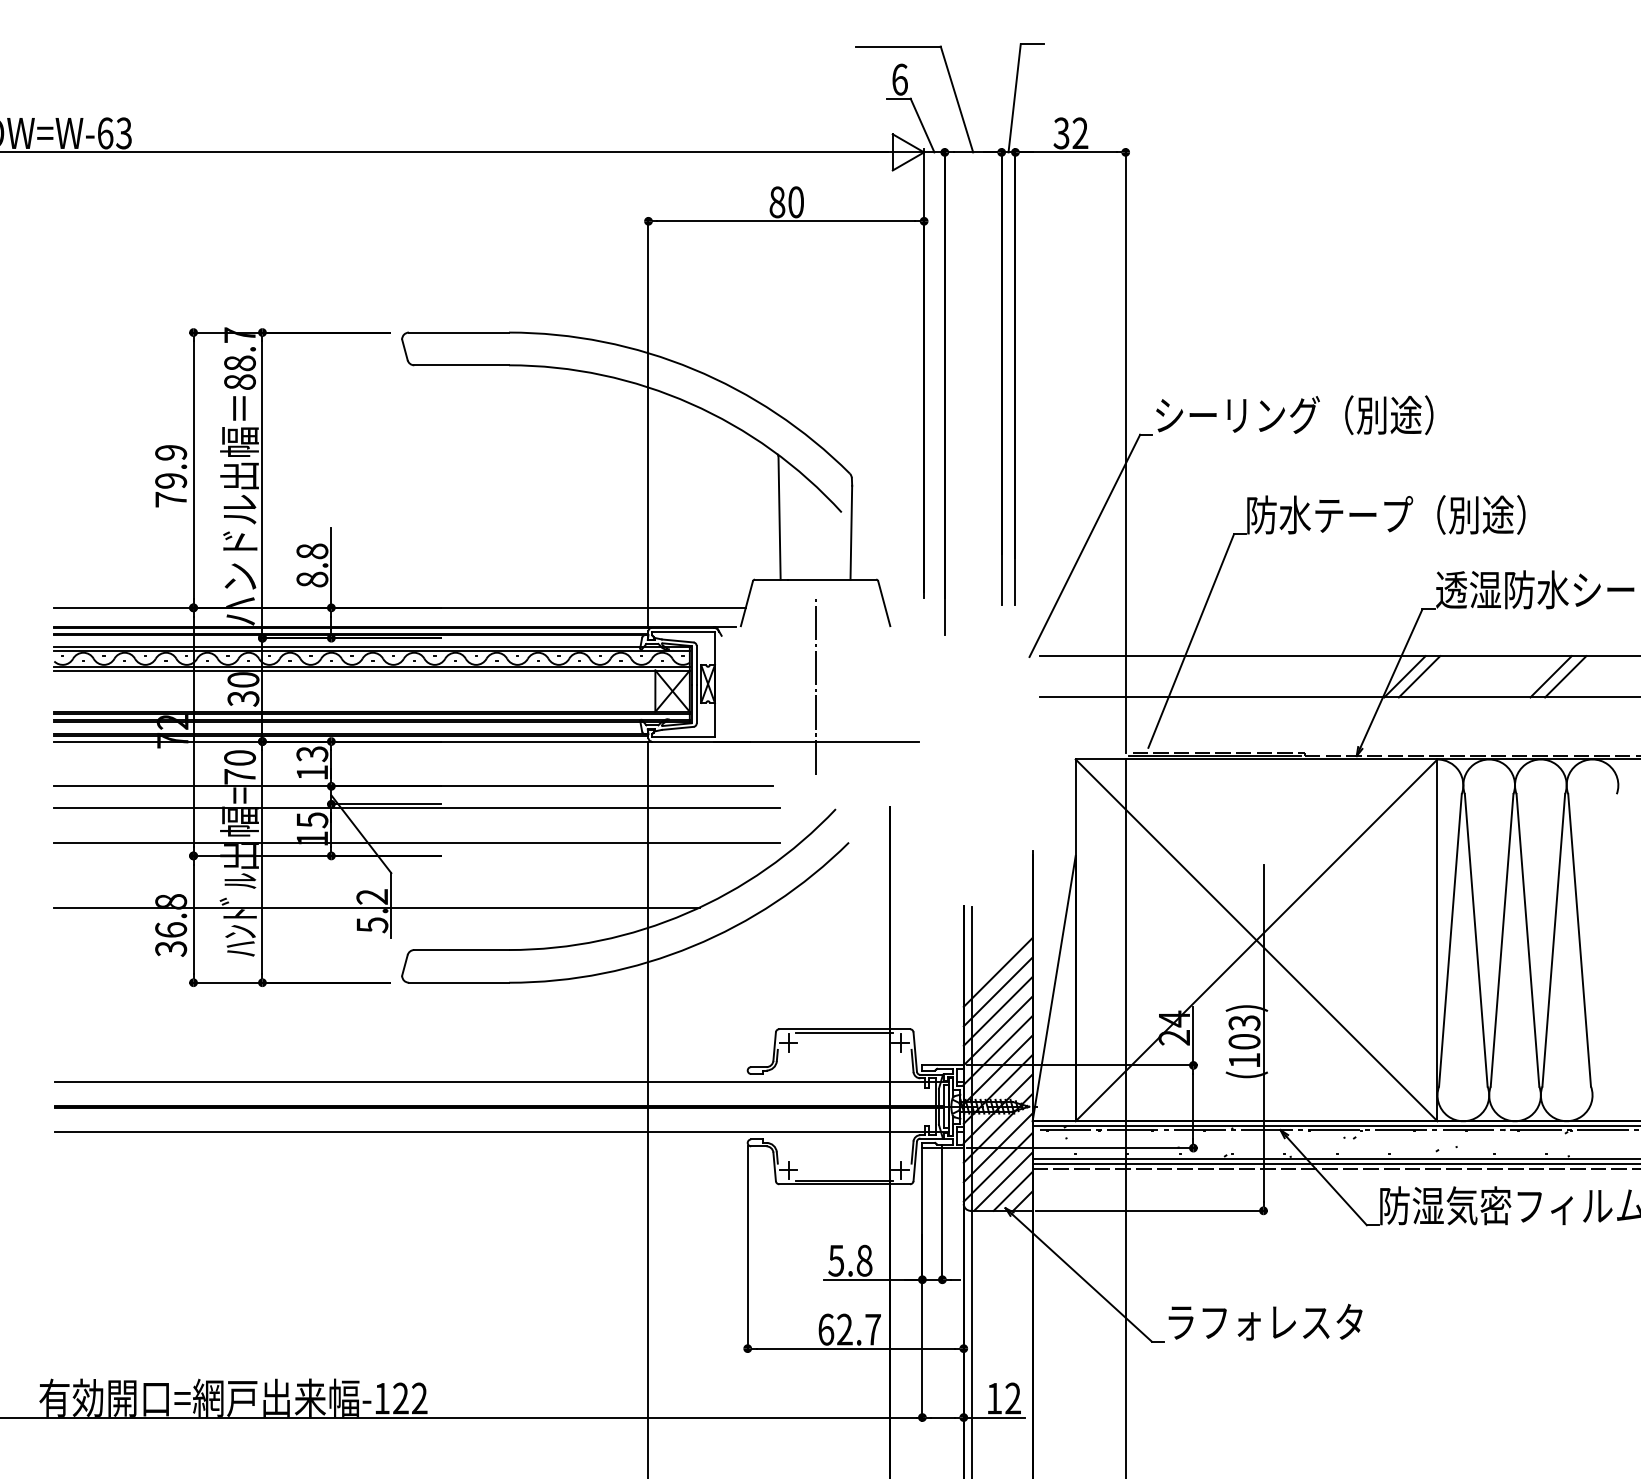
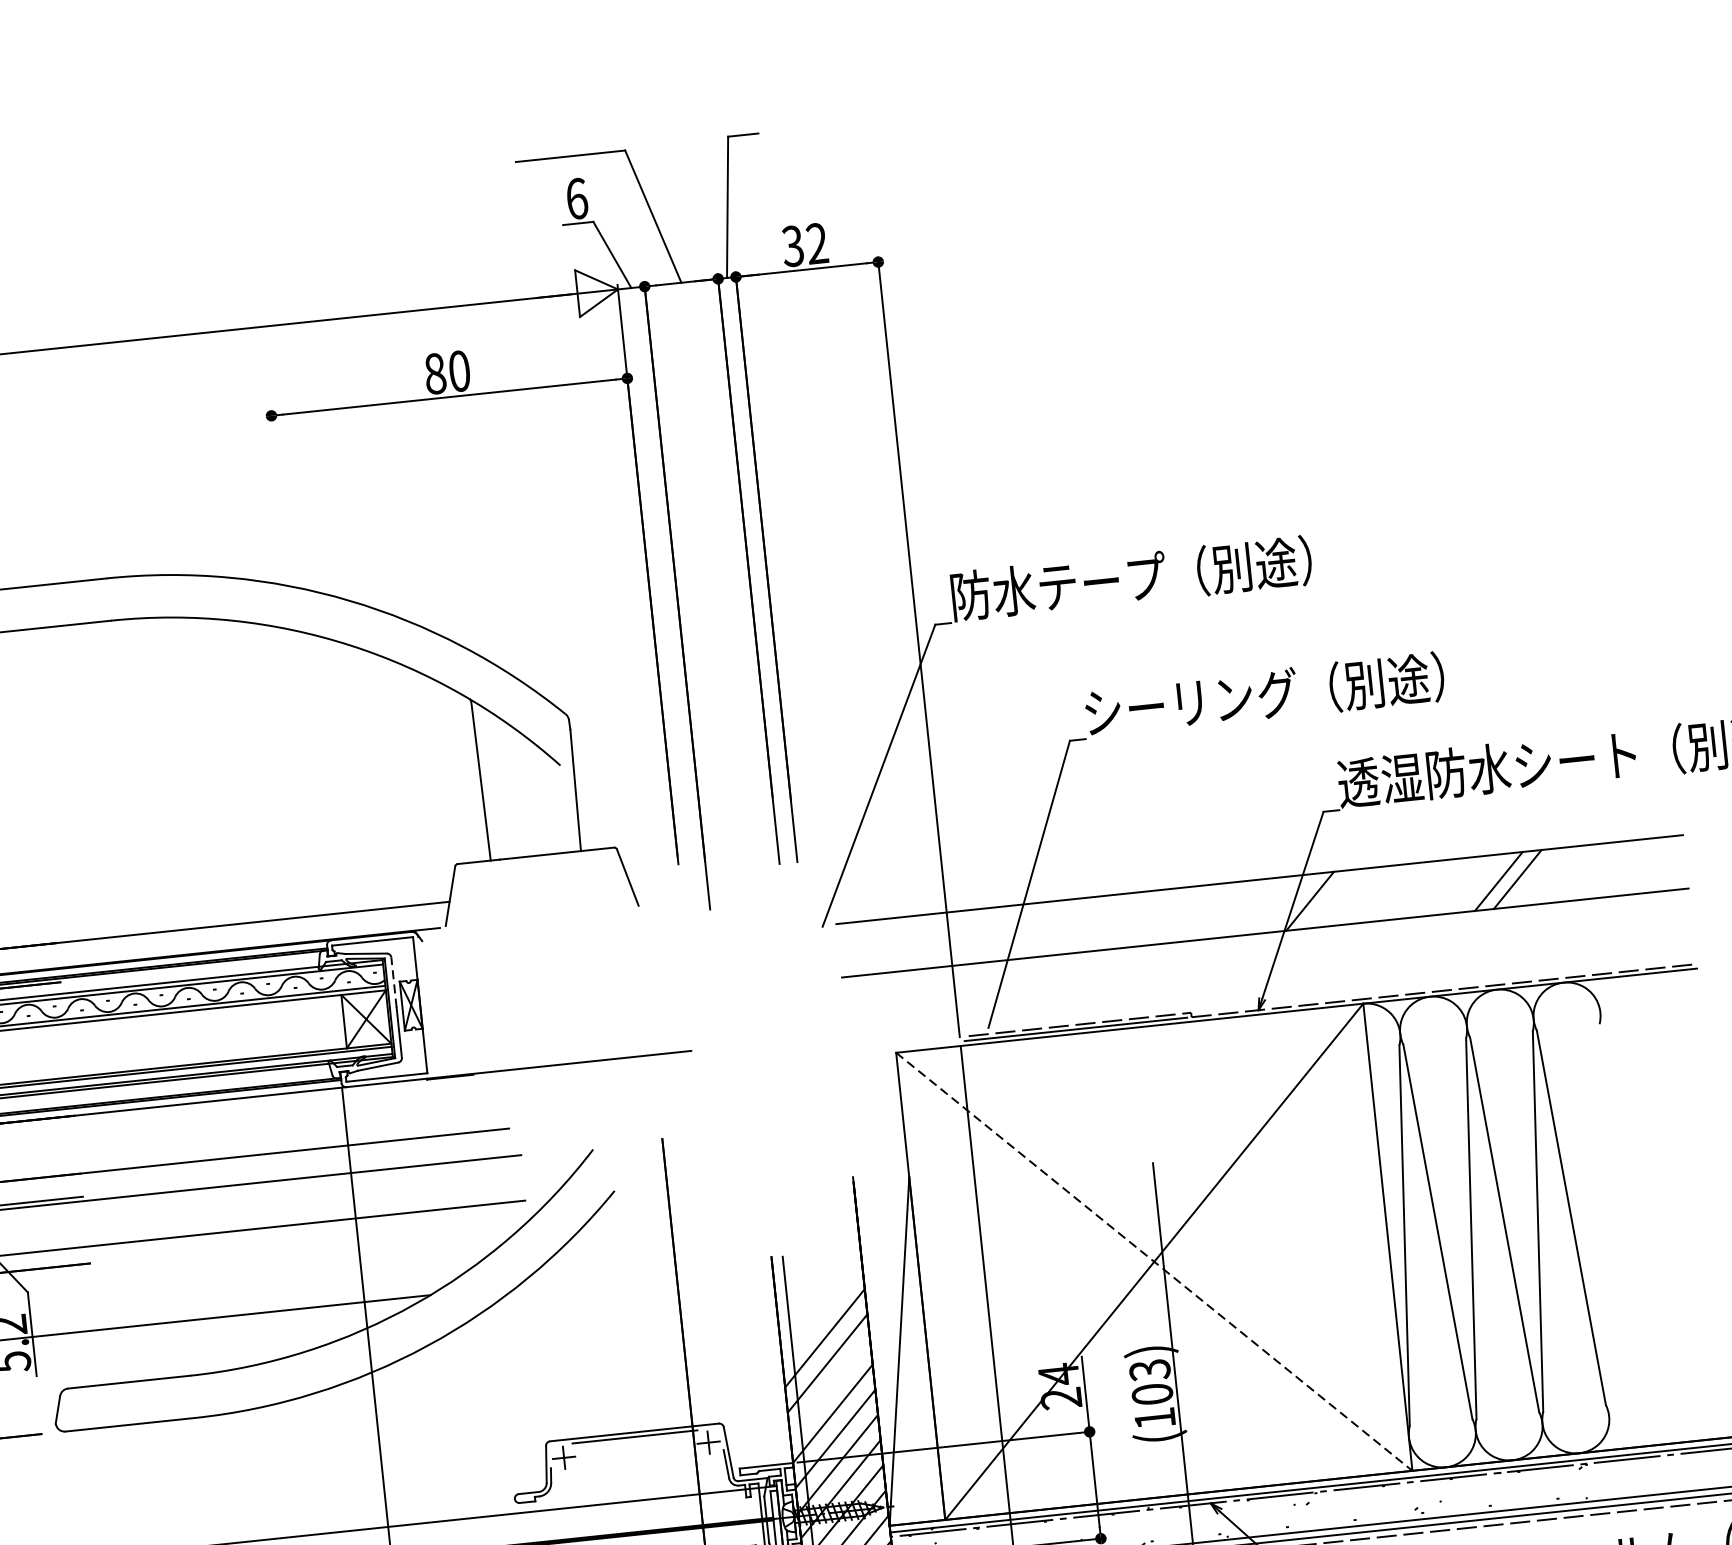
text: (1237, 414) -> (1058, 585), シーリング（別途） -> 防水テープ（別途）
line: (648, 422) -> (298, 675), removed
text: (1330, 514) -> (1191, 701), 防水テープ（別途） -> シーリング（別途）
line: (696, 664) -> (393, 981), solid -> dashed
line: (1419, 676) -> (1328, 898), removed
line: (815, 684) -> (549, 991), removed
line: (1256, 940) -> (1154, 1262), solid -> dashed
line: (997, 1010) -> (829, 1387), removed

